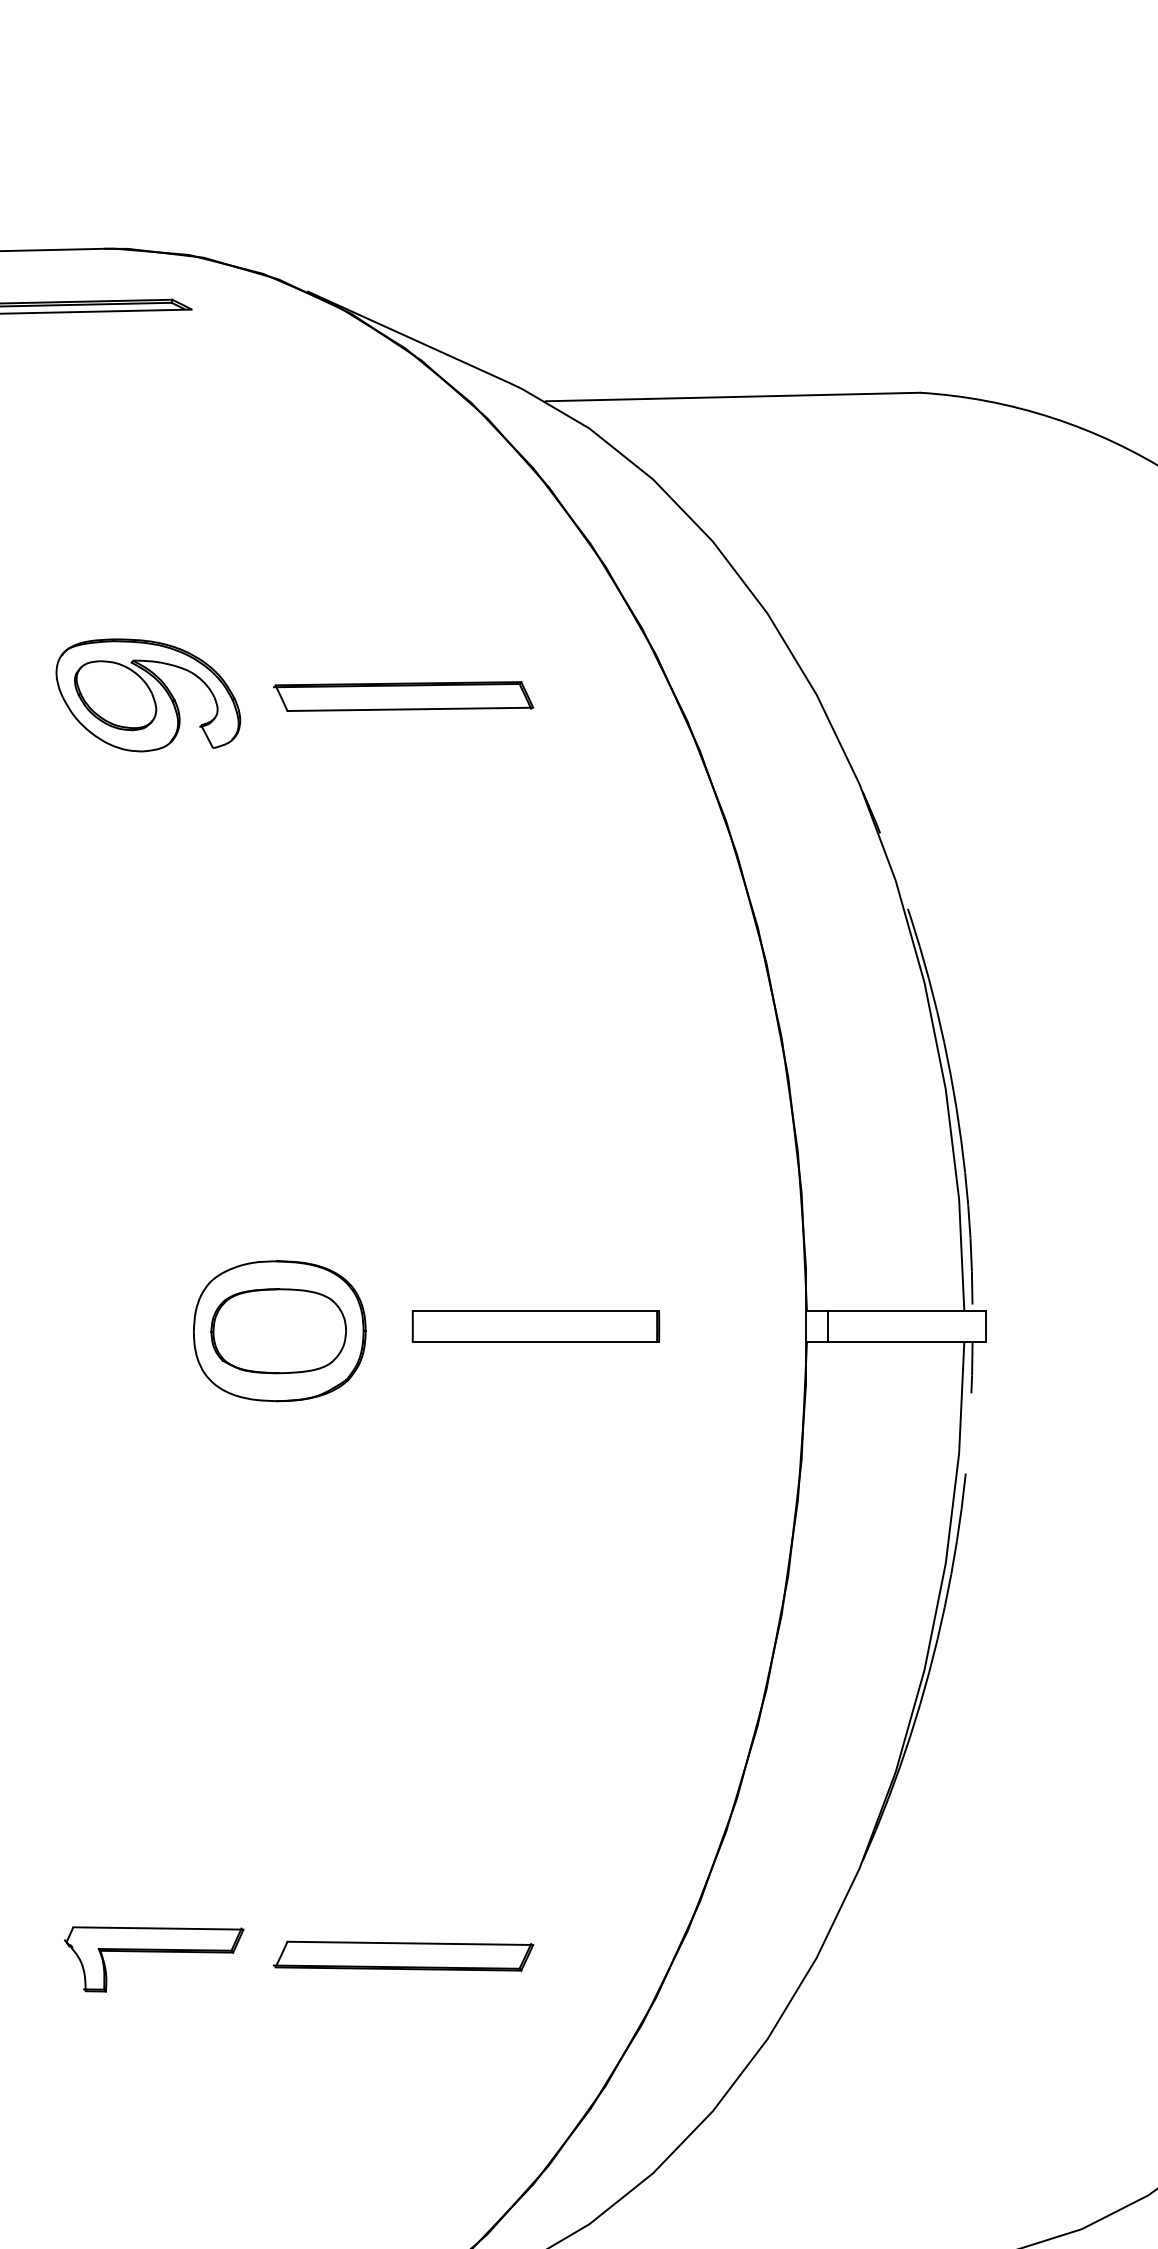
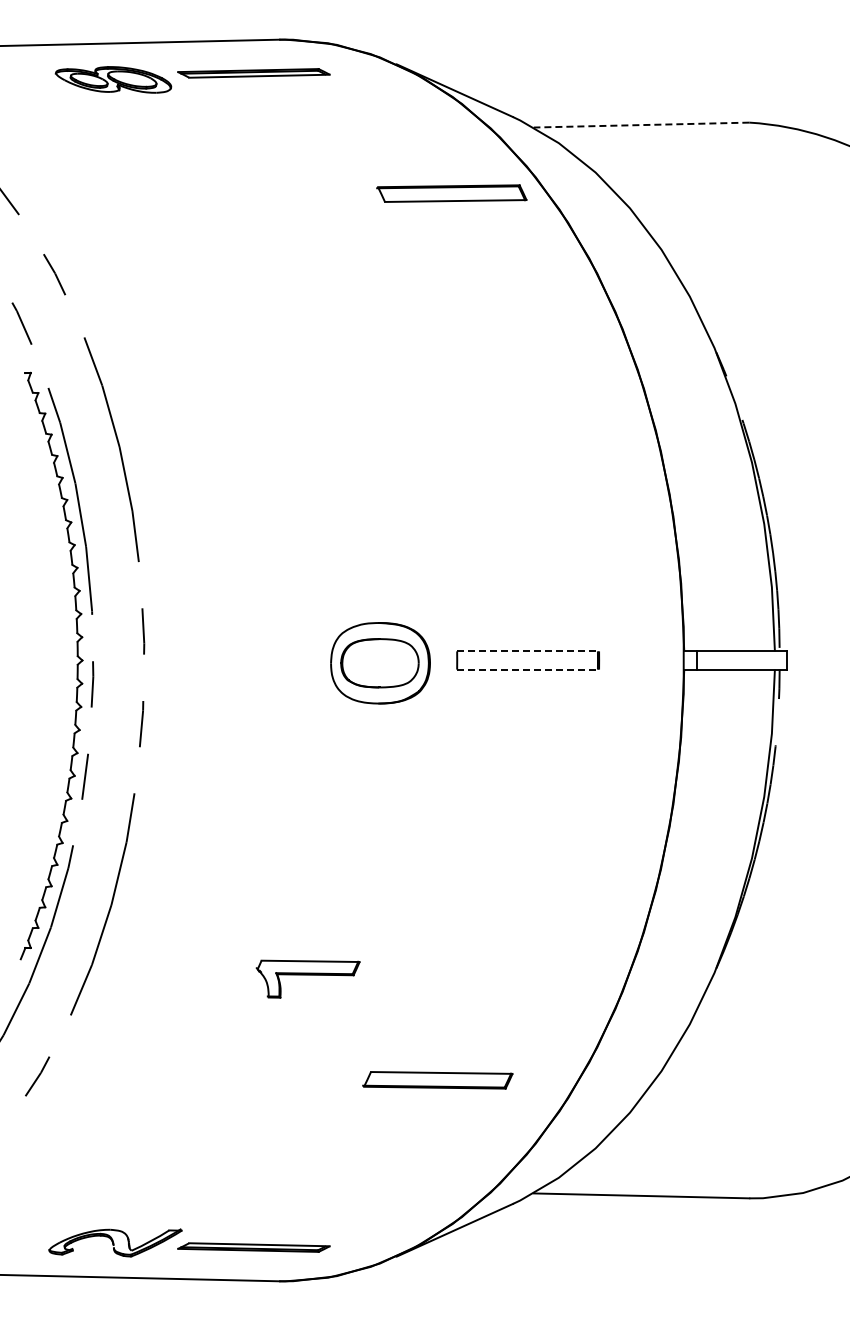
line: (732, 397) -> (641, 125), solid -> dashed
part: (147, 694) -> (304, 296), removed
part: (402, 696) -> (451, 193), moved
line: (536, 1310) -> (528, 651), solid -> dashed
line: (536, 1342) -> (528, 669), solid -> dashed
part: (402, 1956) -> (437, 1080), moved
part: (152, 1958) -> (307, 978), moved

